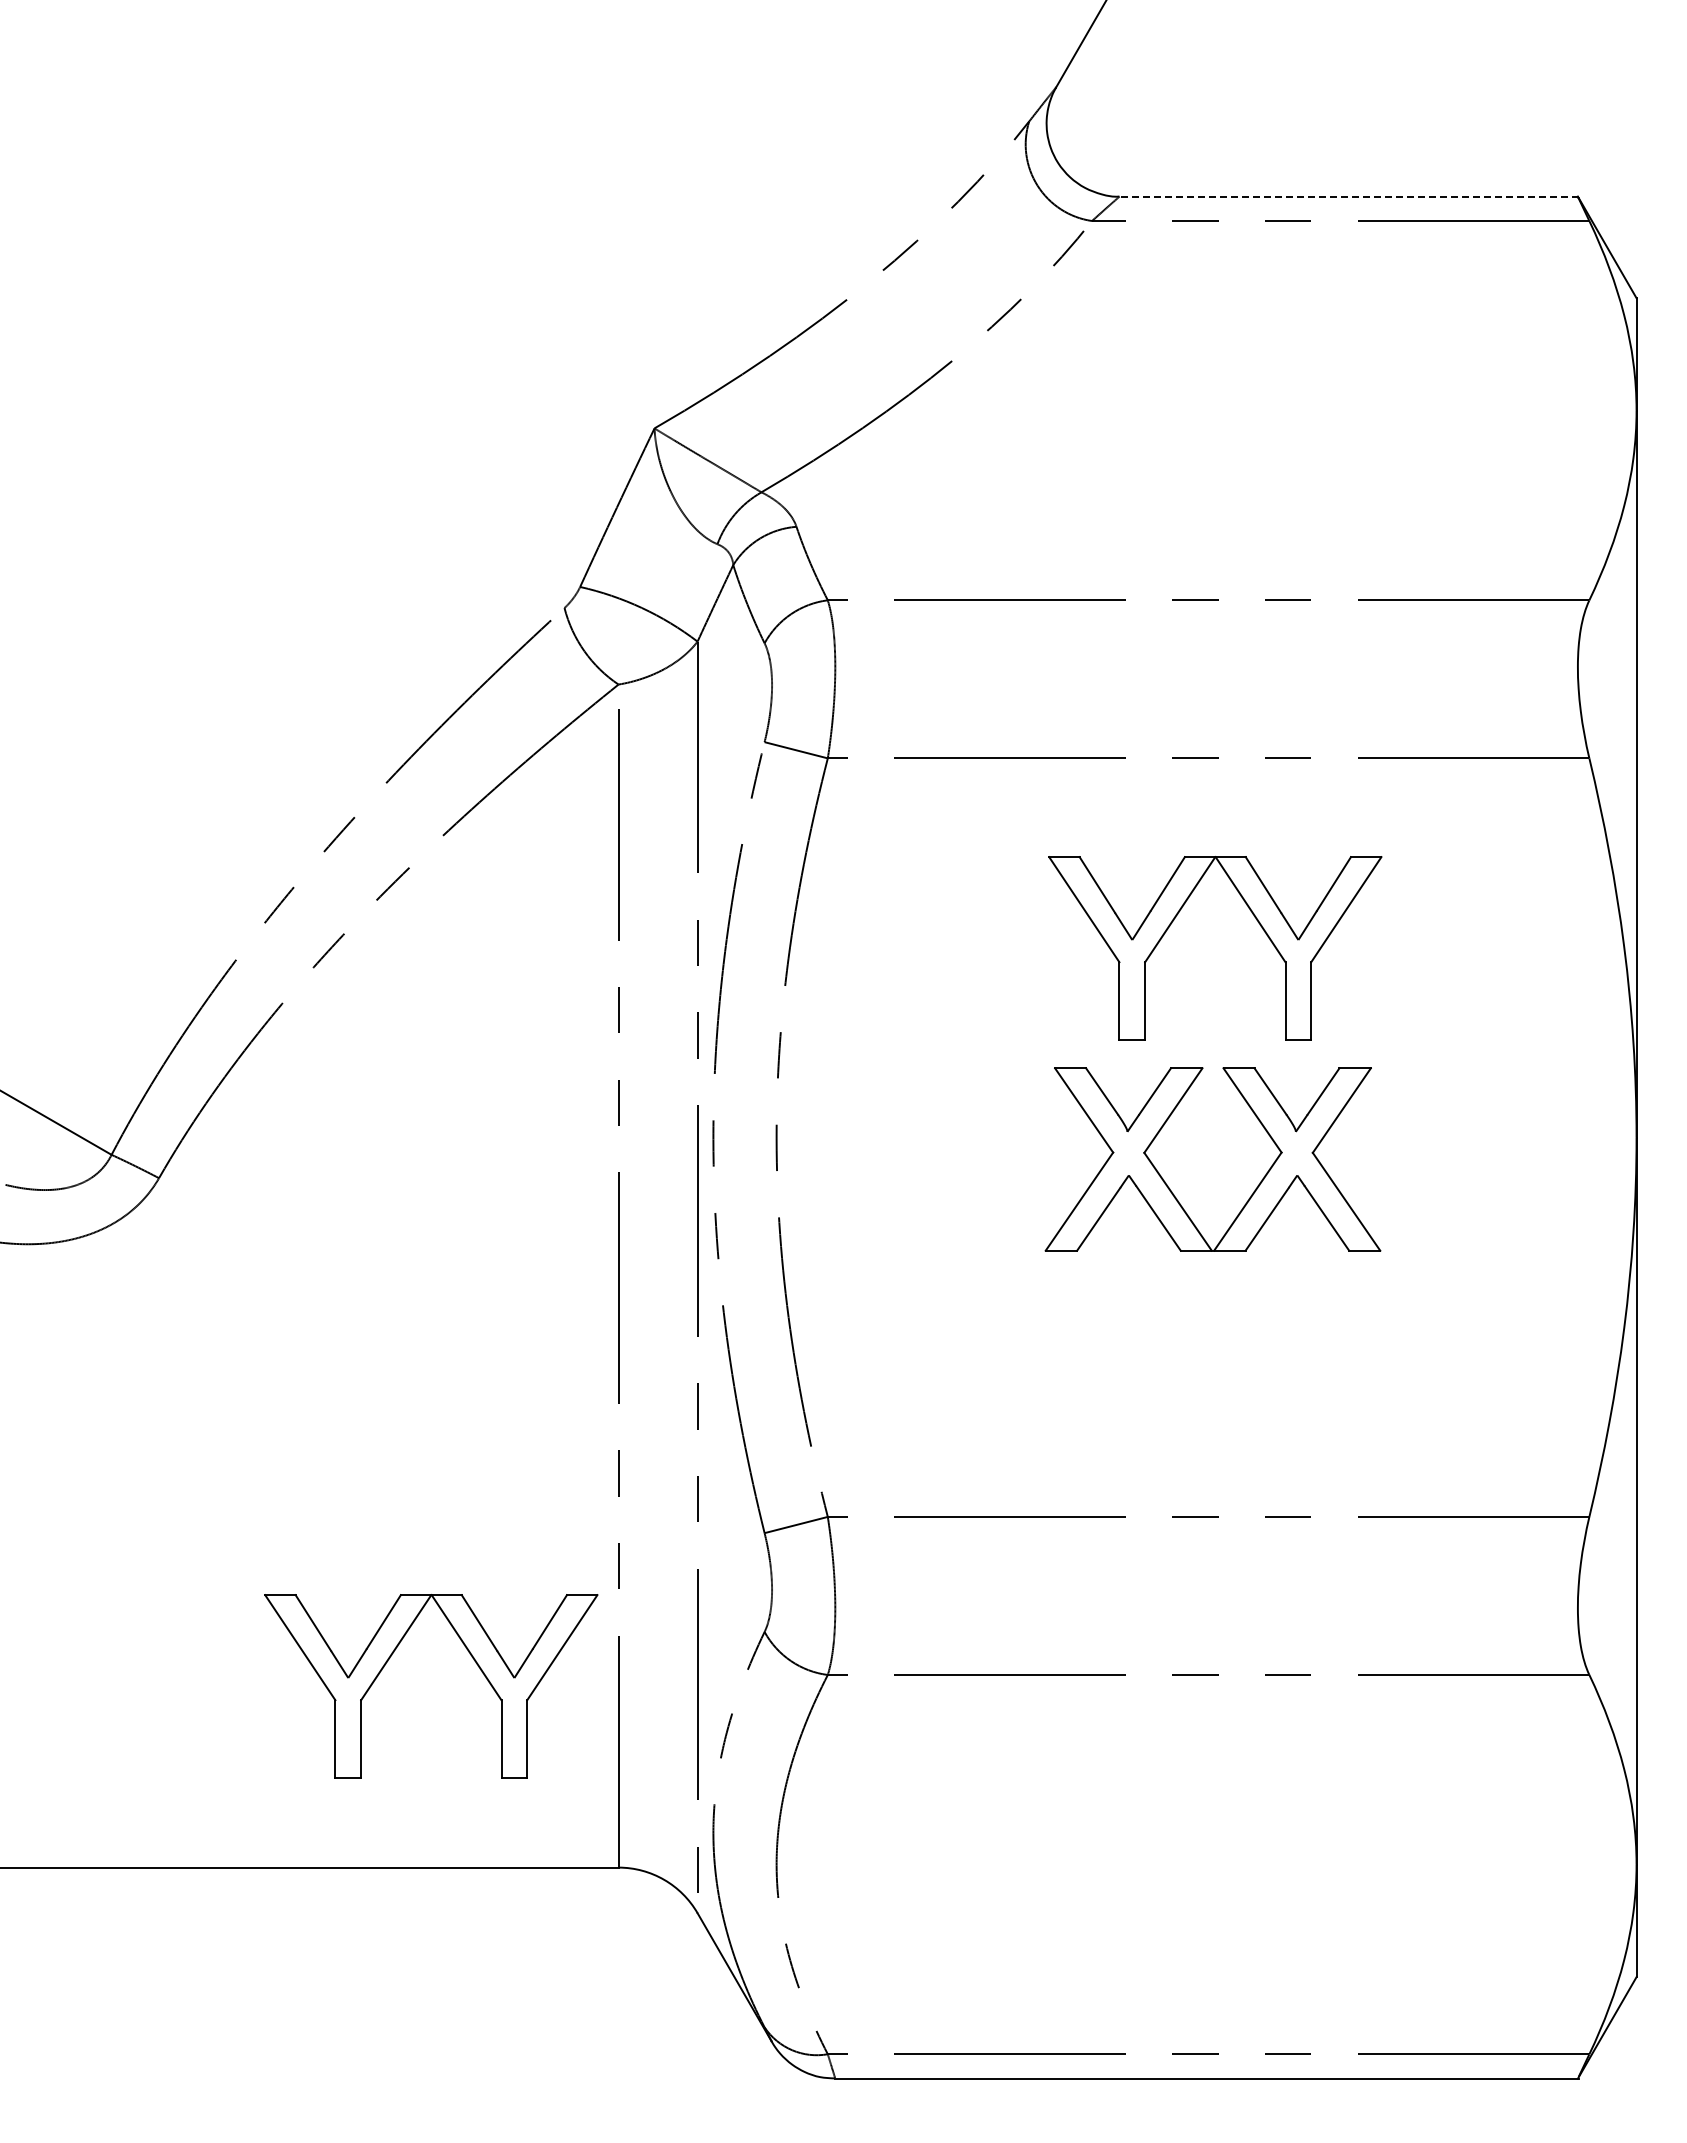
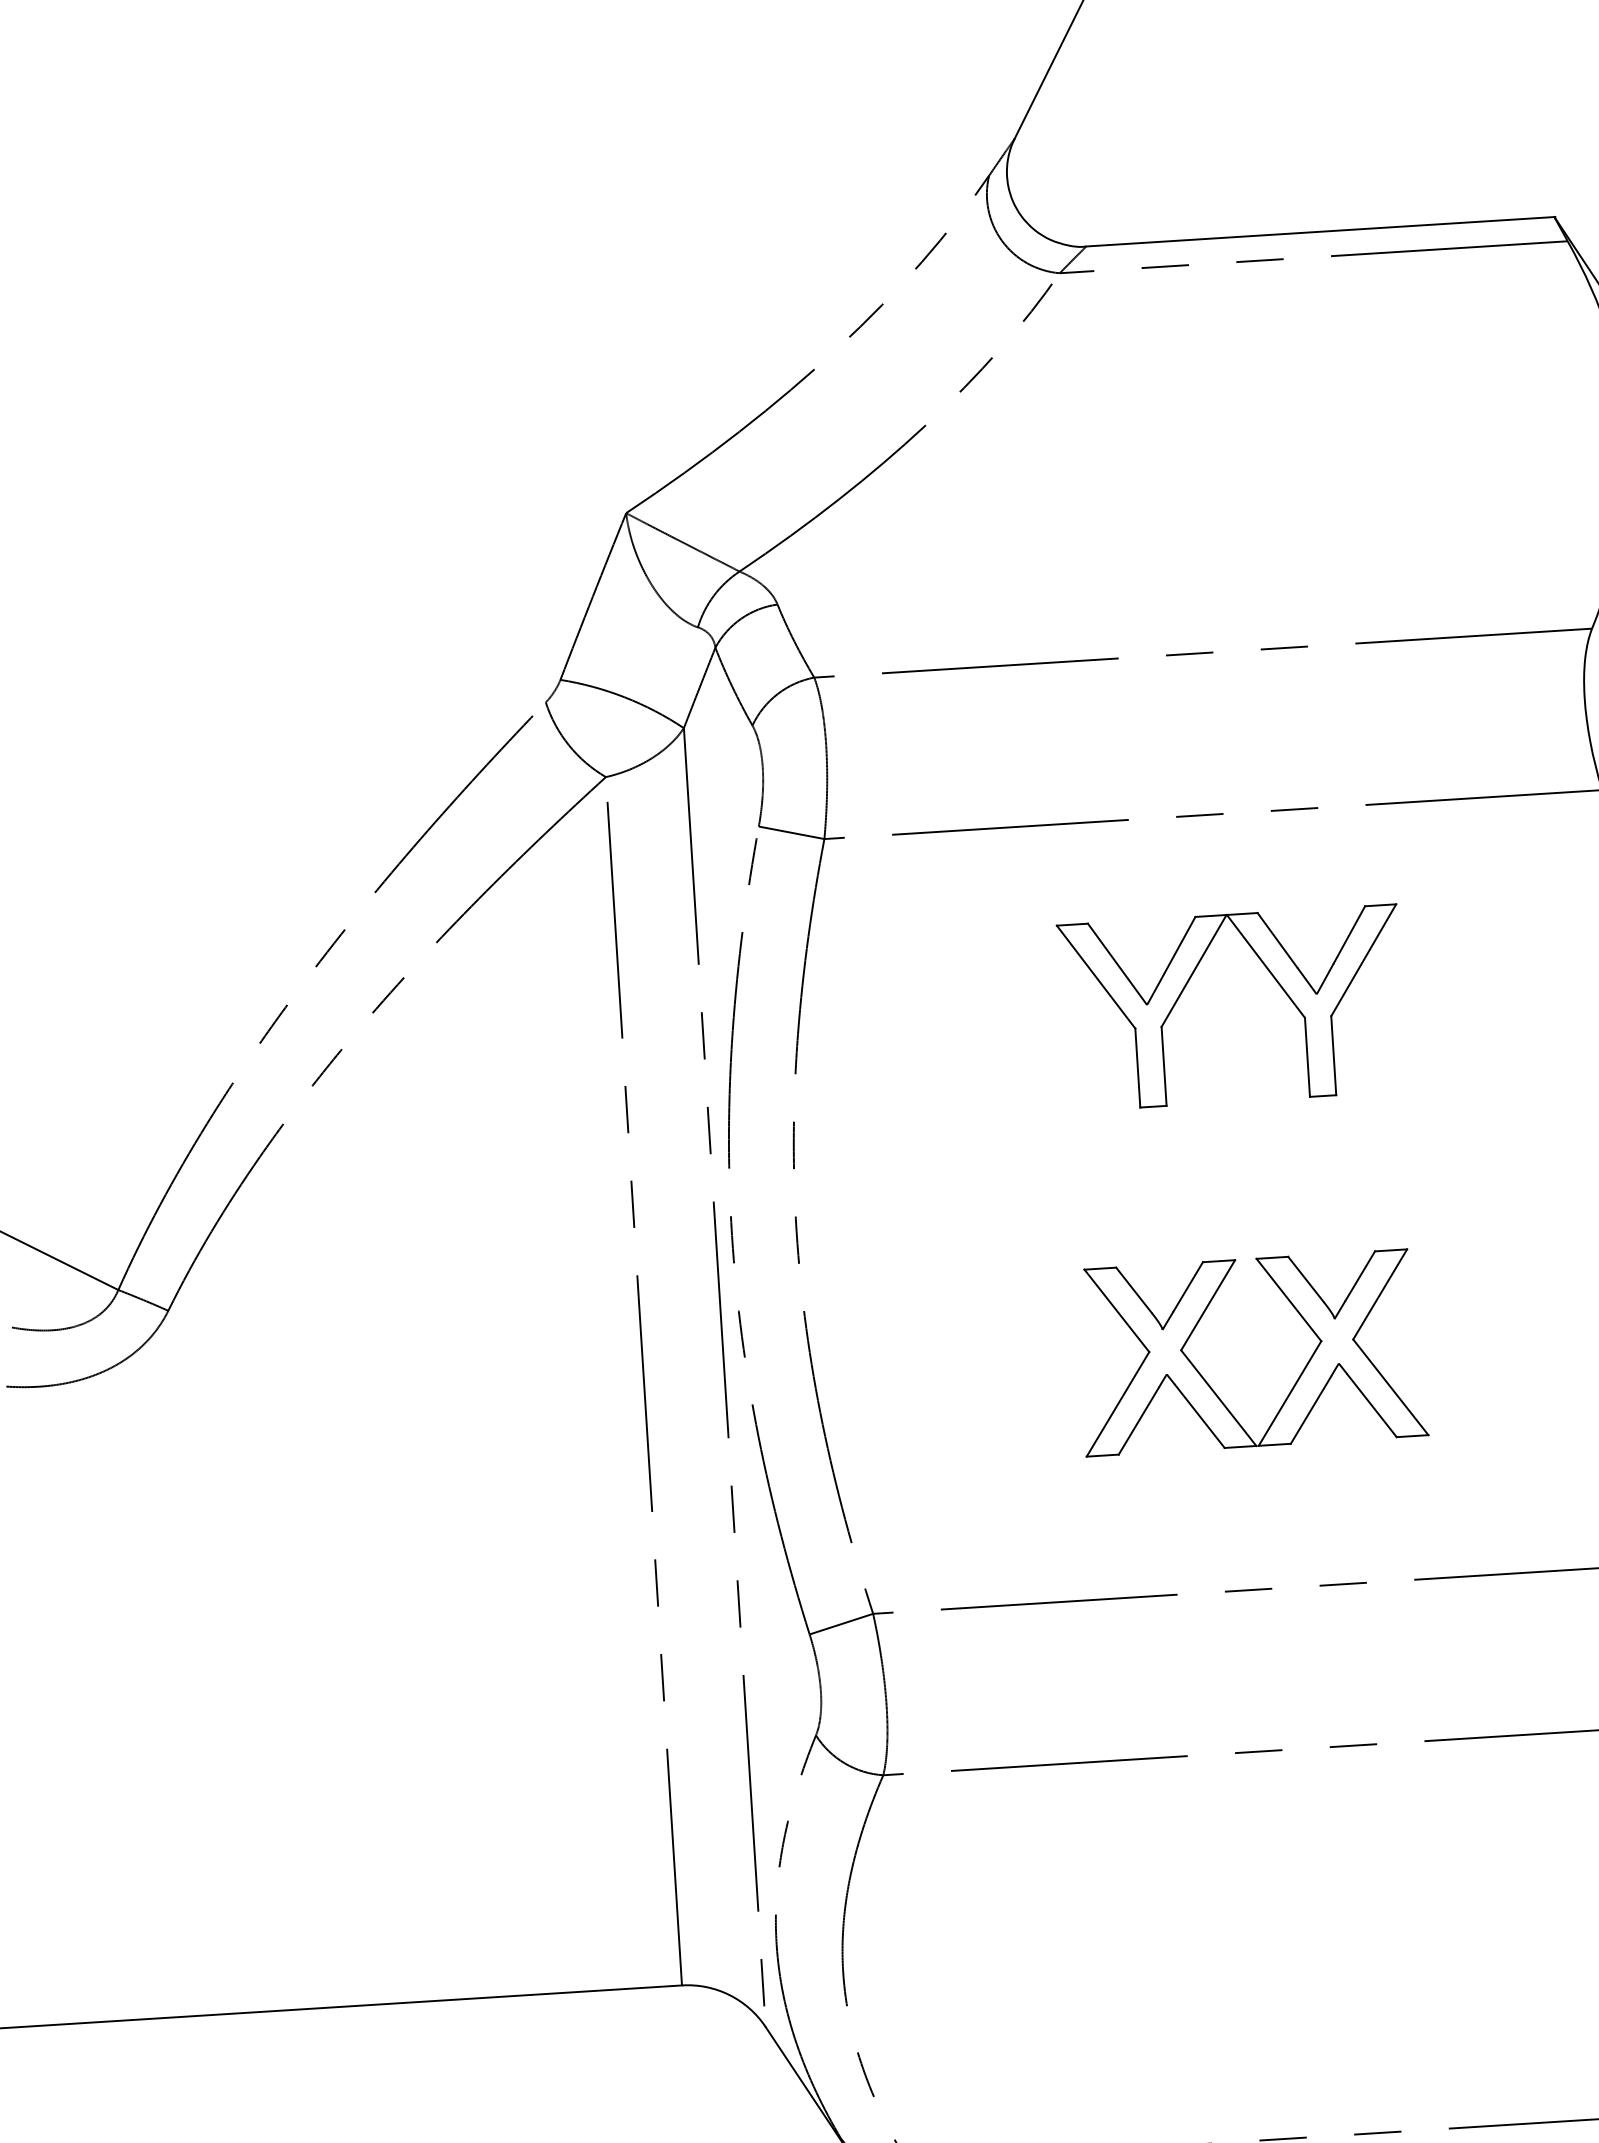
line: (1349, 196) -> (1321, 231), dashed -> solid
part: (1170, 1188) -> (1210, 1385), moved
part: (390, 1658) -> (435, 1786), removed

